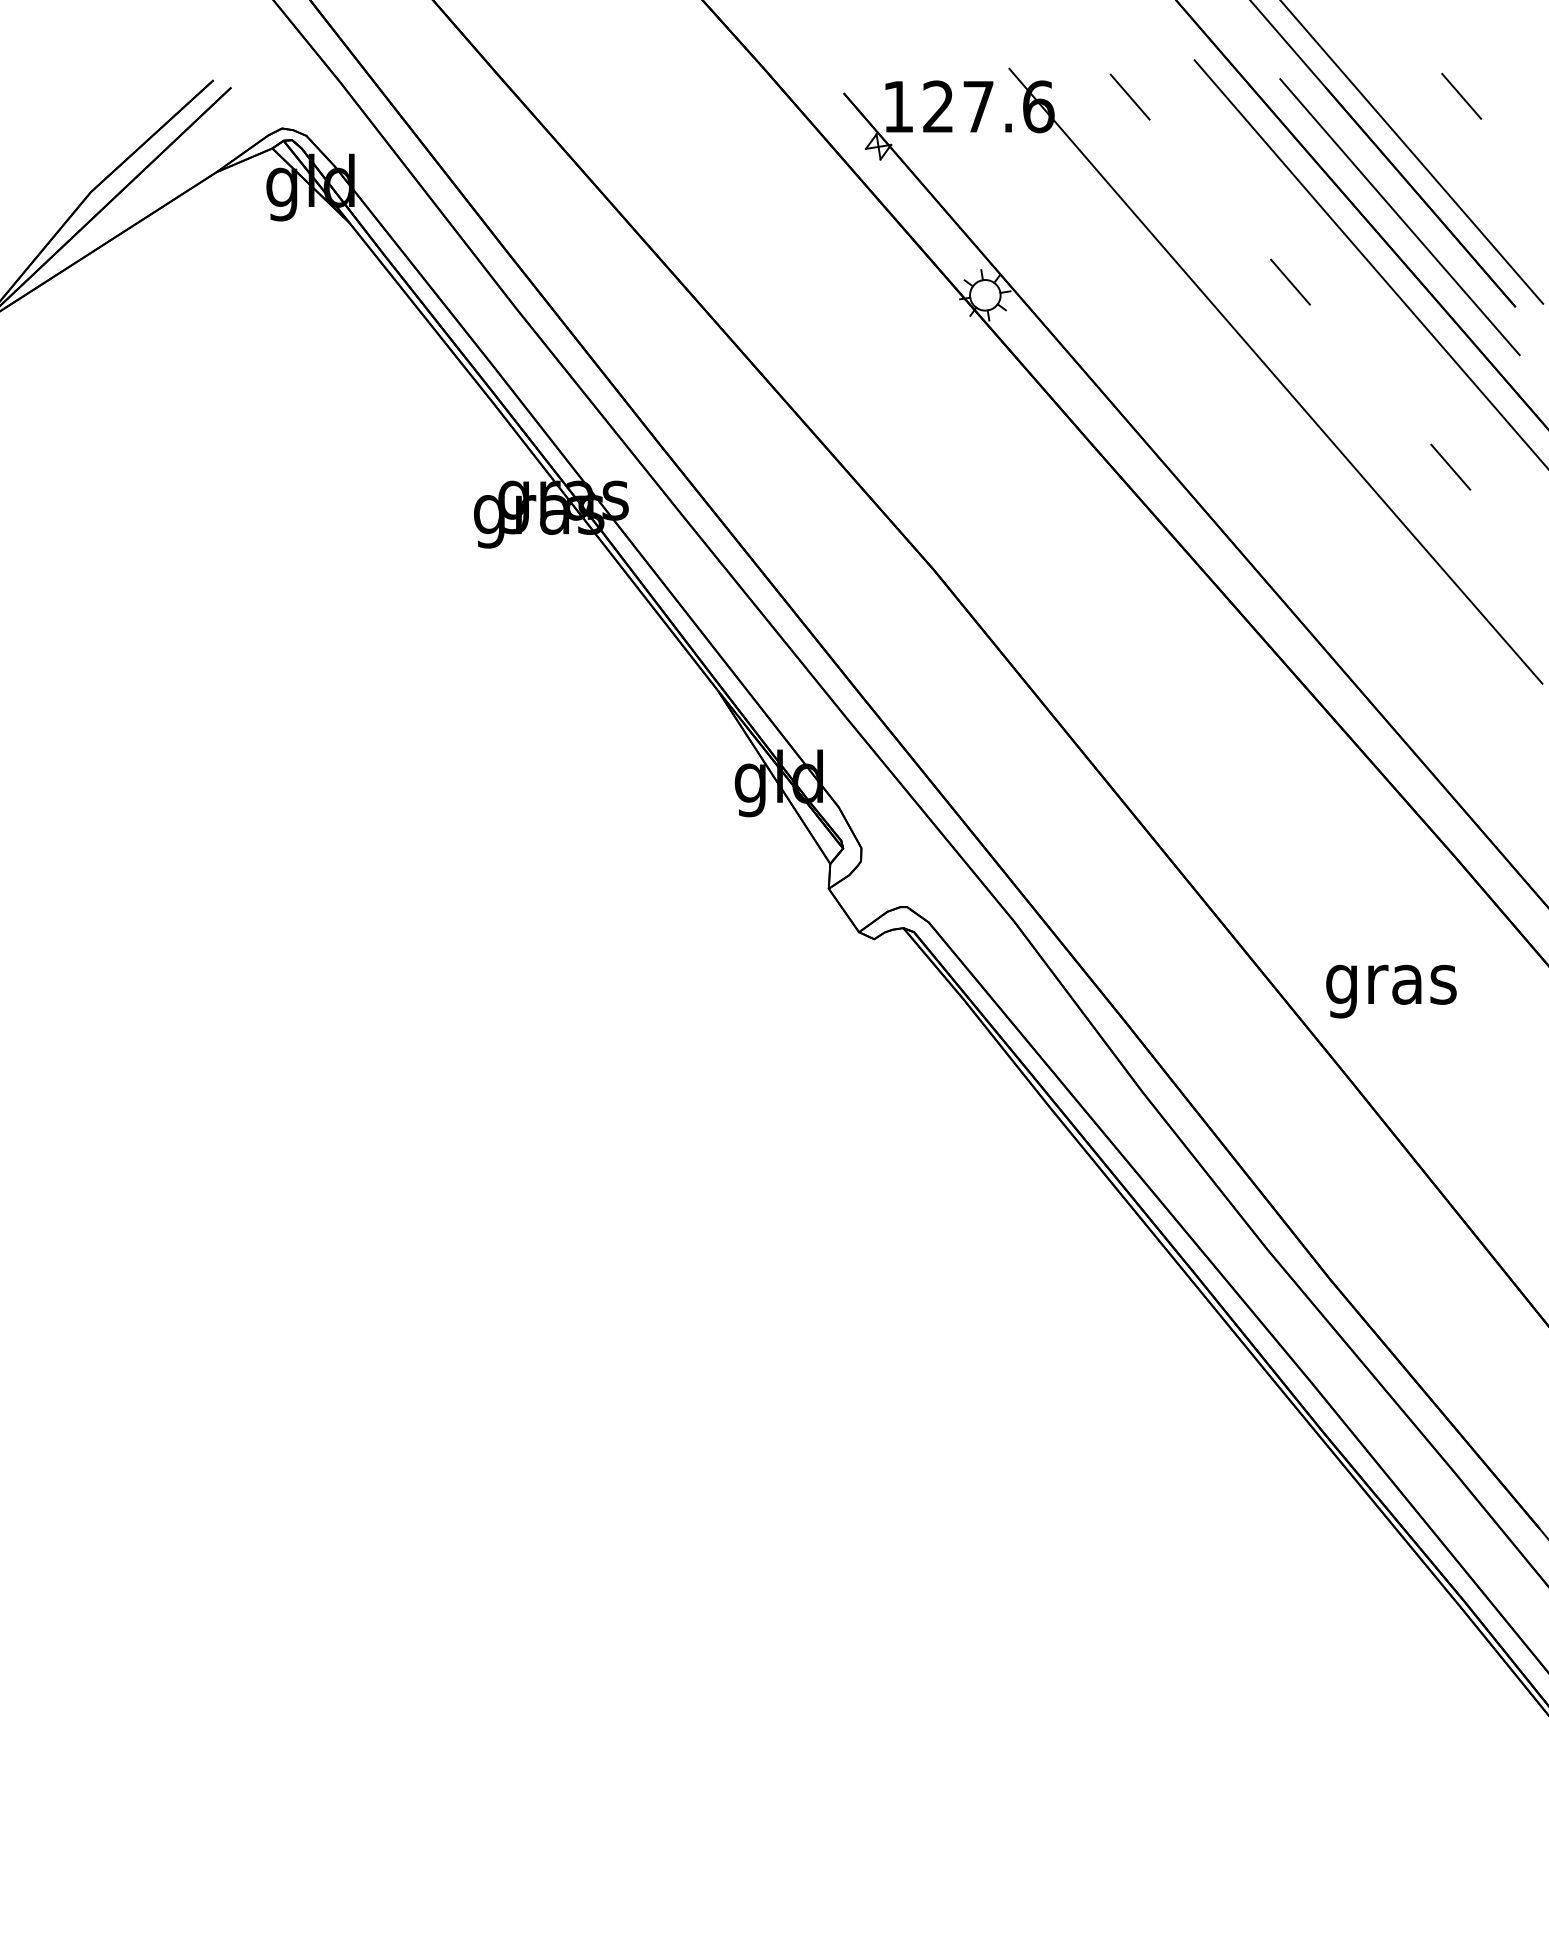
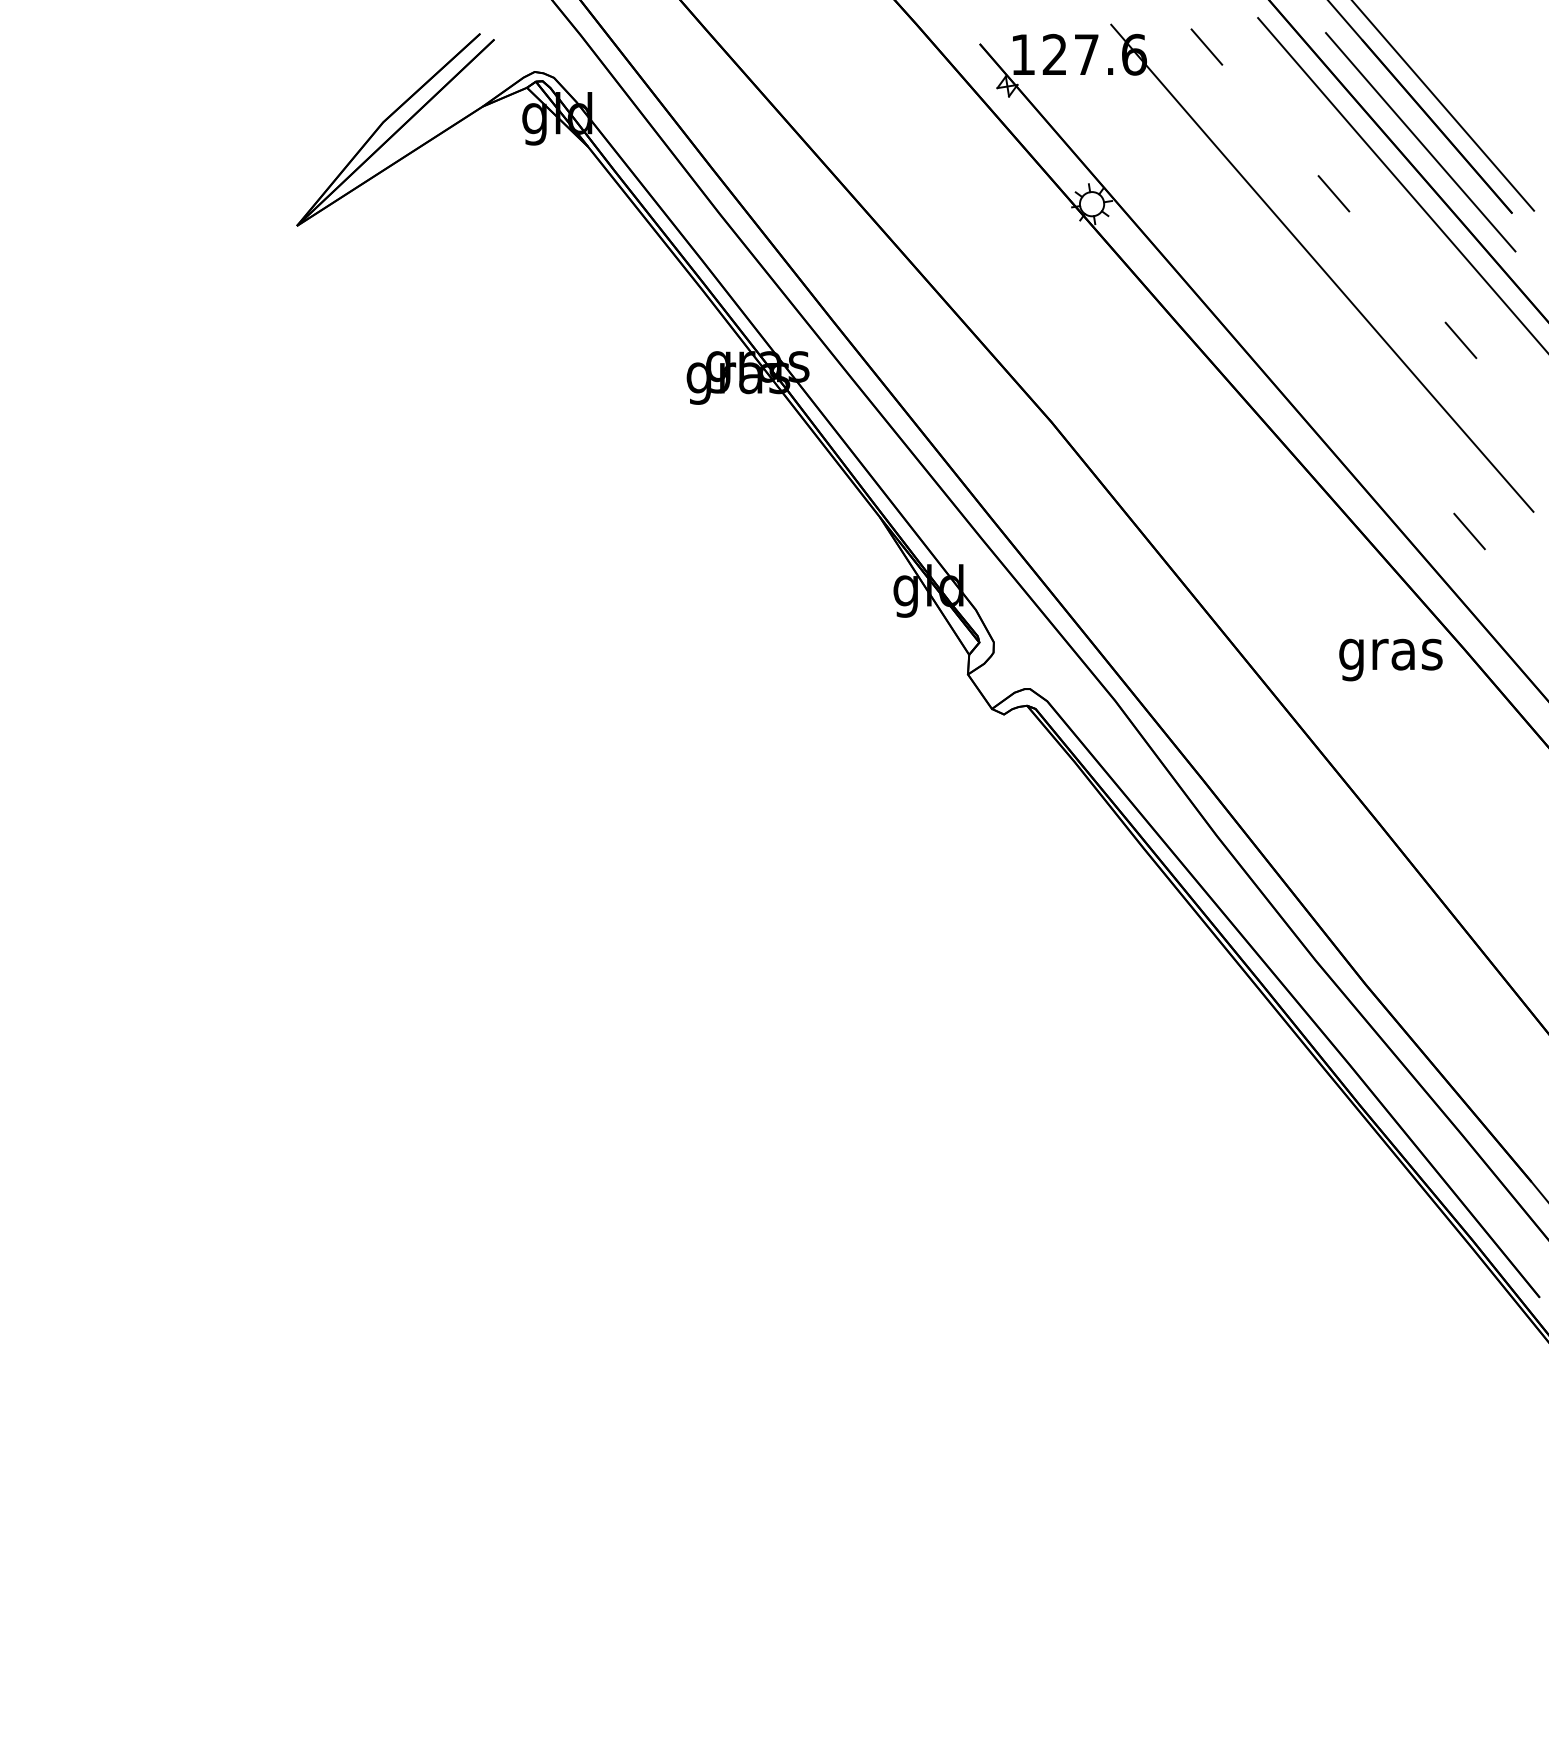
line: (1461, 96) -> (1469, 531), moved
text: (1390, 990) -> (1390, 659), moved

